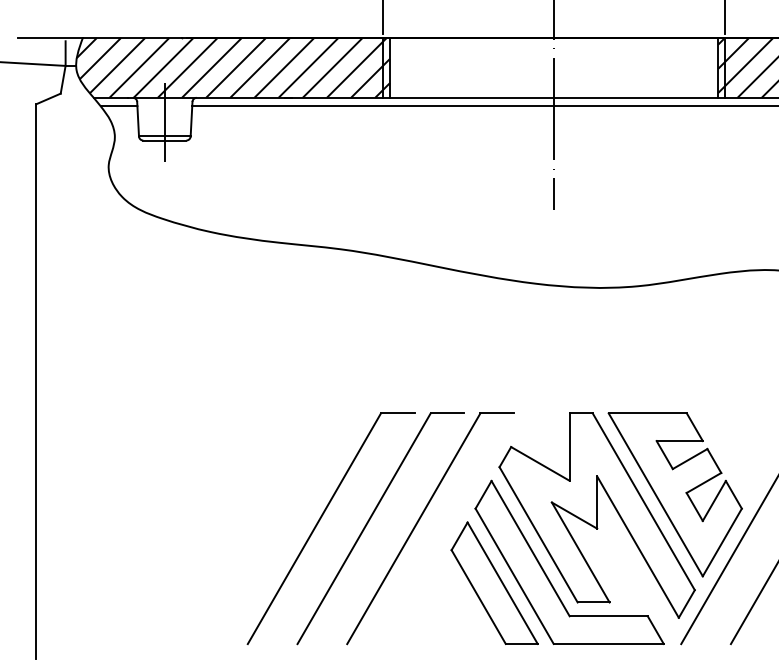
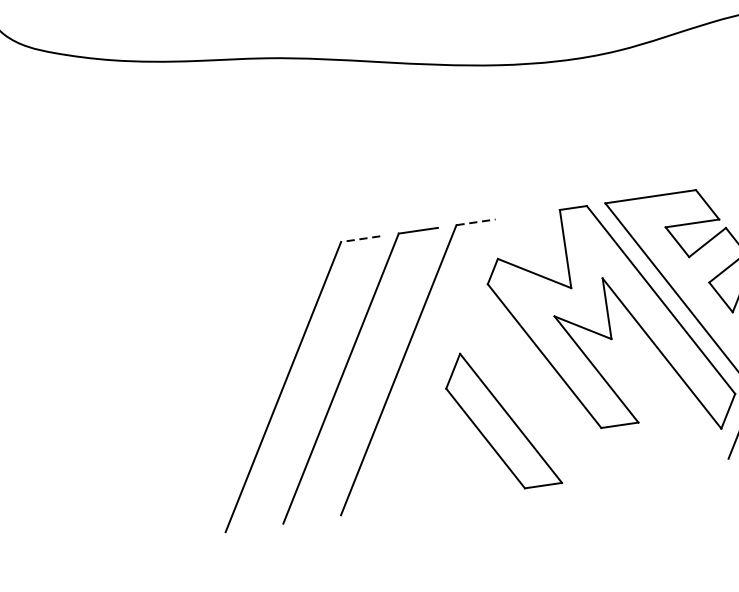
line: (397, 413) -> (360, 239), solid -> dashed
line: (497, 413) -> (476, 222), solid -> dashed
part: (546, 573) -> (560, 399), removed

